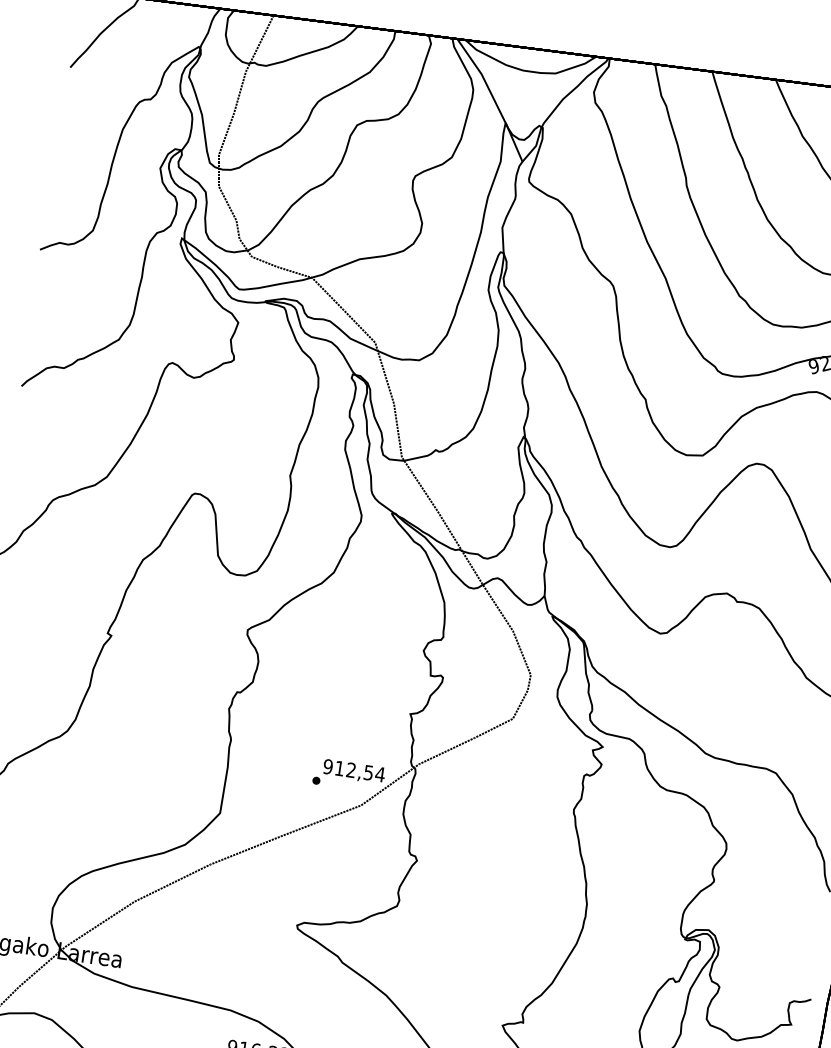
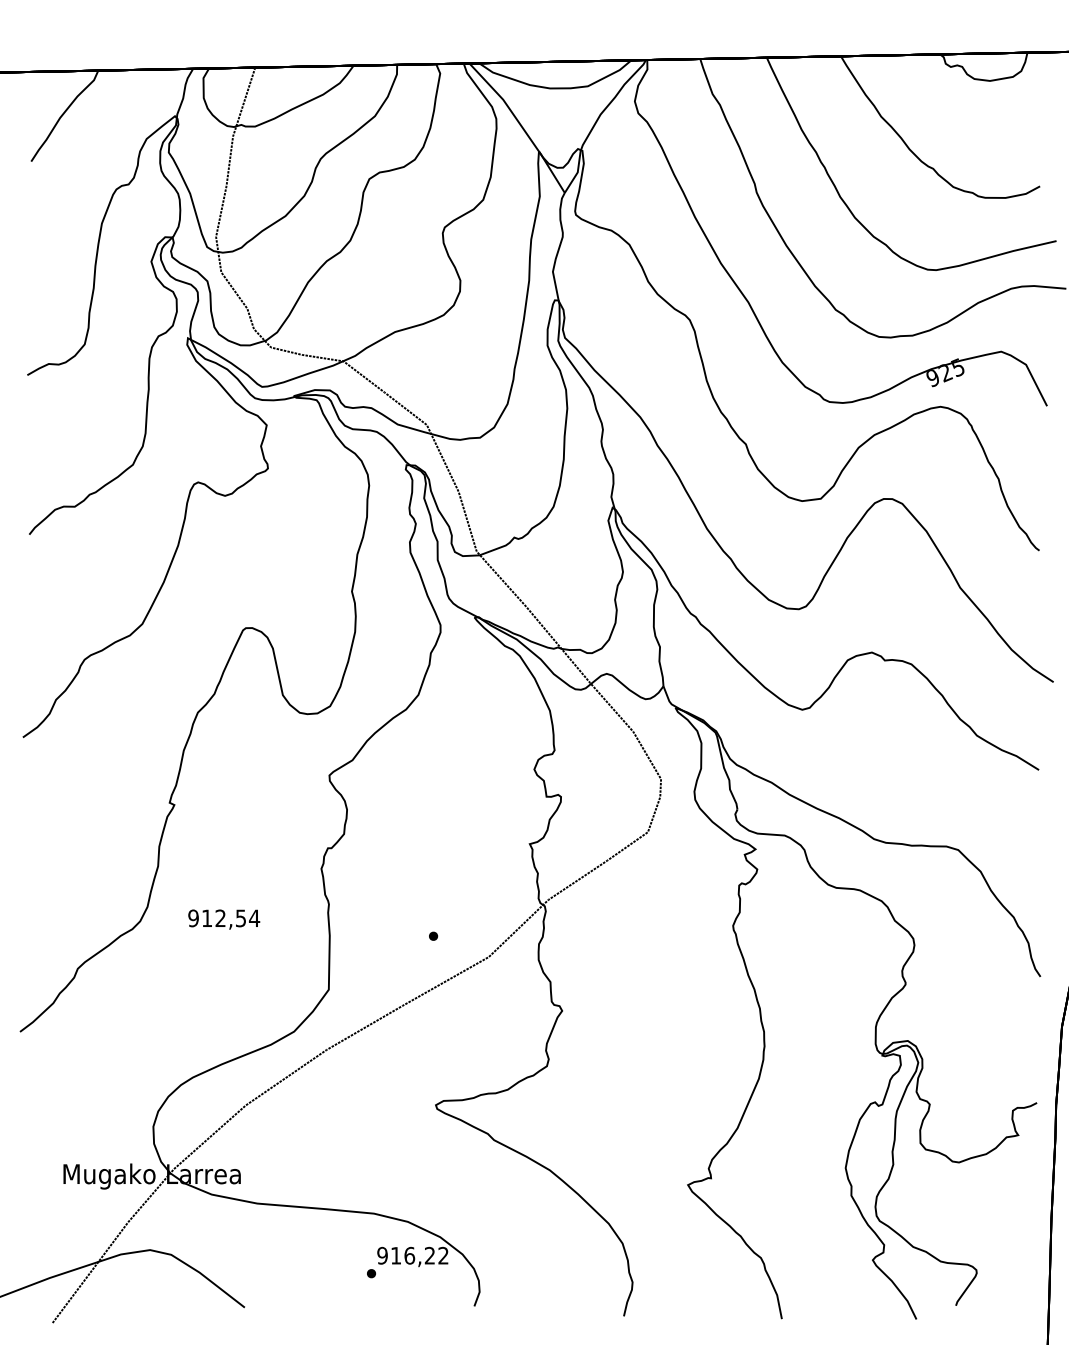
text: (354, 771) -> (224, 919), moved

